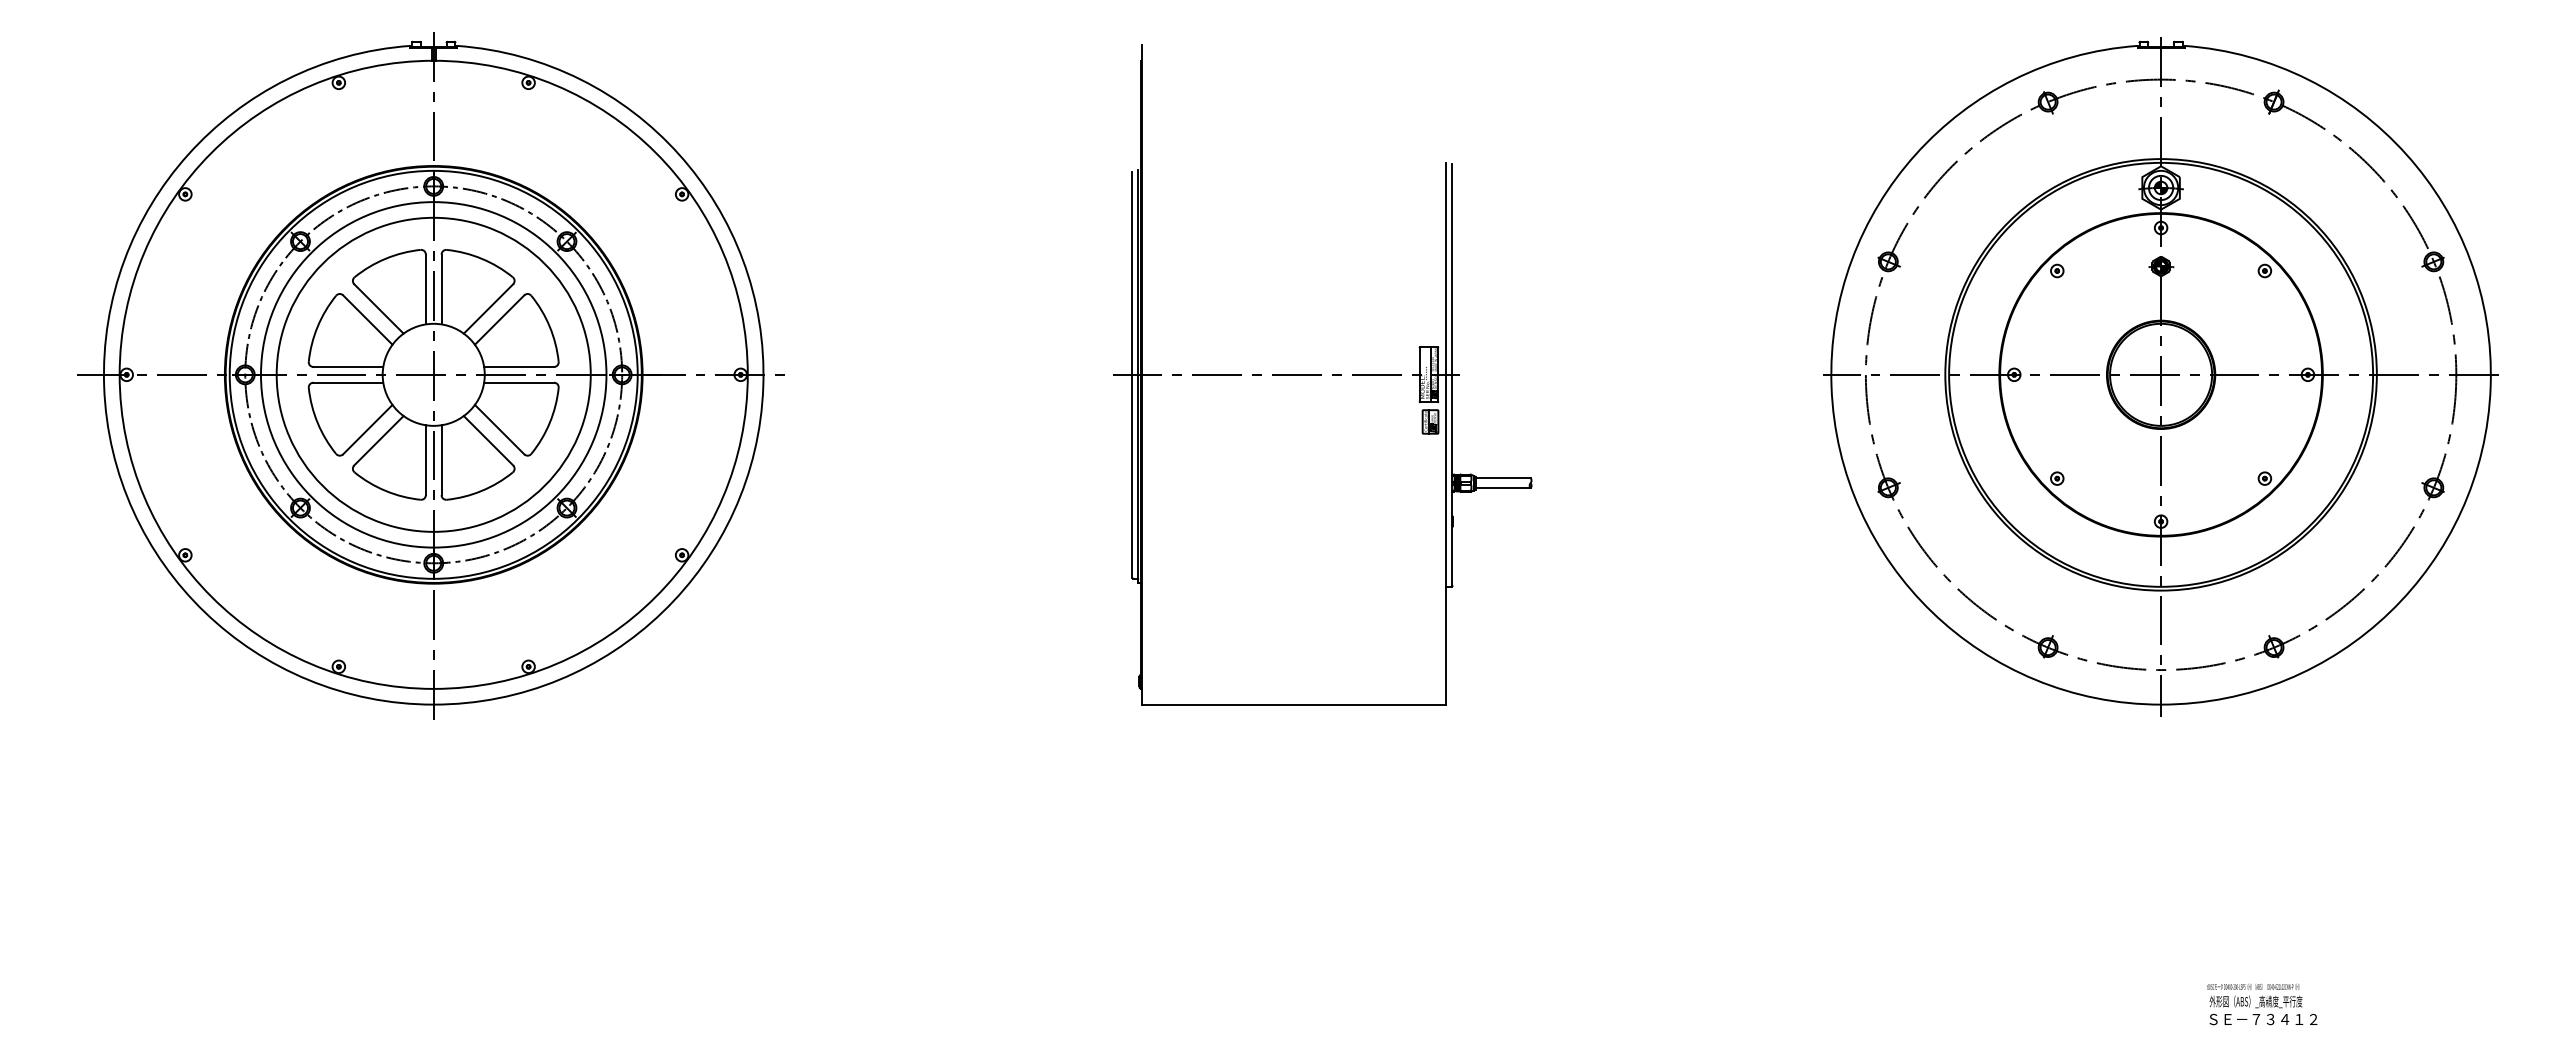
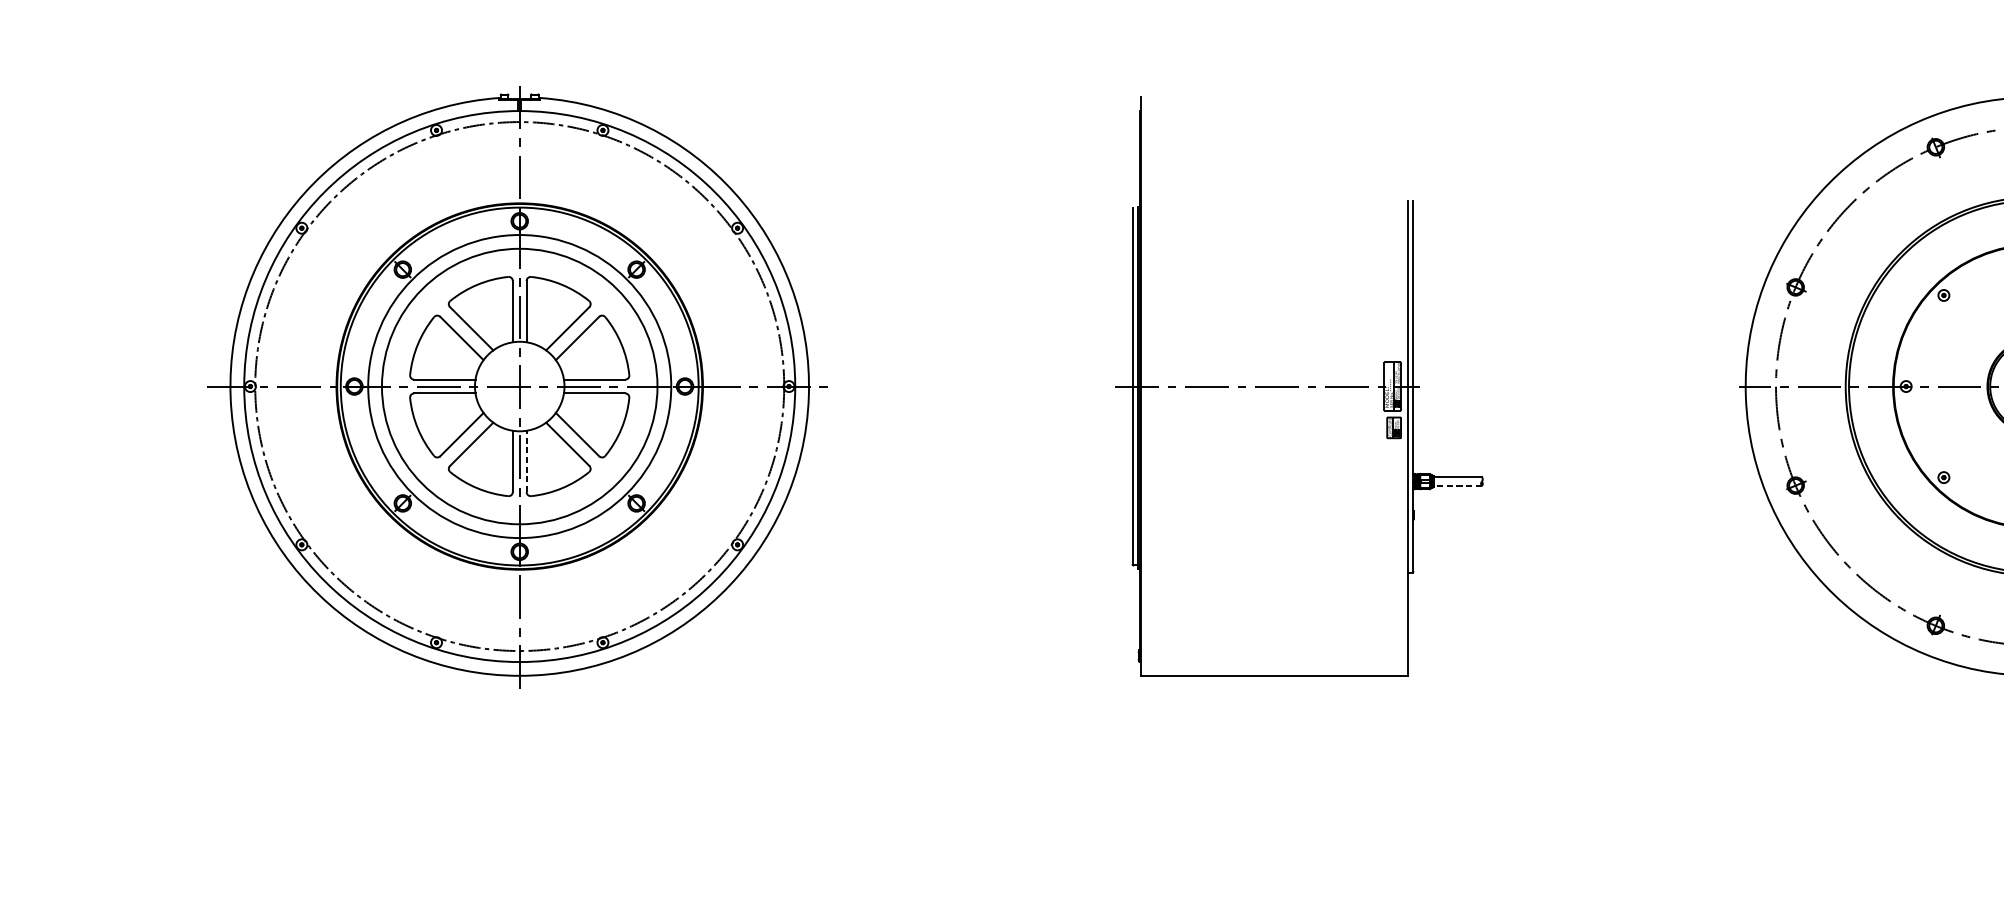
circle: (433, 374) -> (519, 386), size x1.6
line: (441, 460) -> (526, 461), solid -> dashed
line: (1502, 488) -> (1457, 486), solid -> dashed

